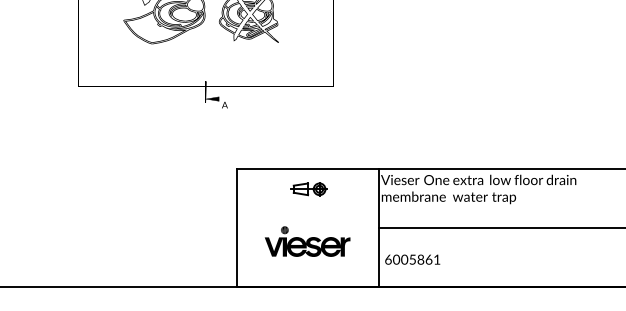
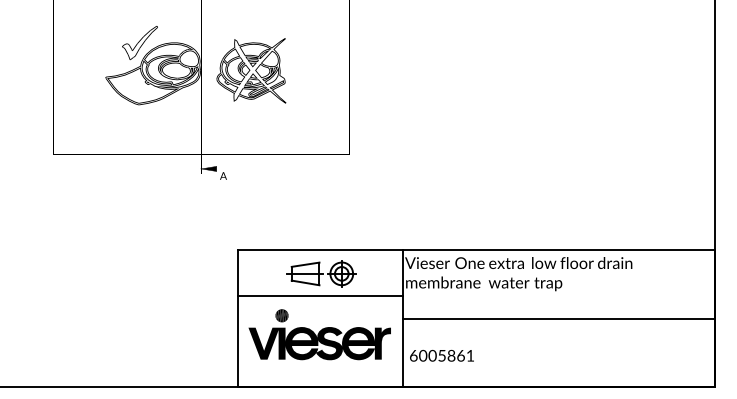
part: (309, 188) -> (321, 273), size x1.67
line: (308, 208) -> (320, 296), added
part: (307, 241) -> (319, 334), size x1.43

